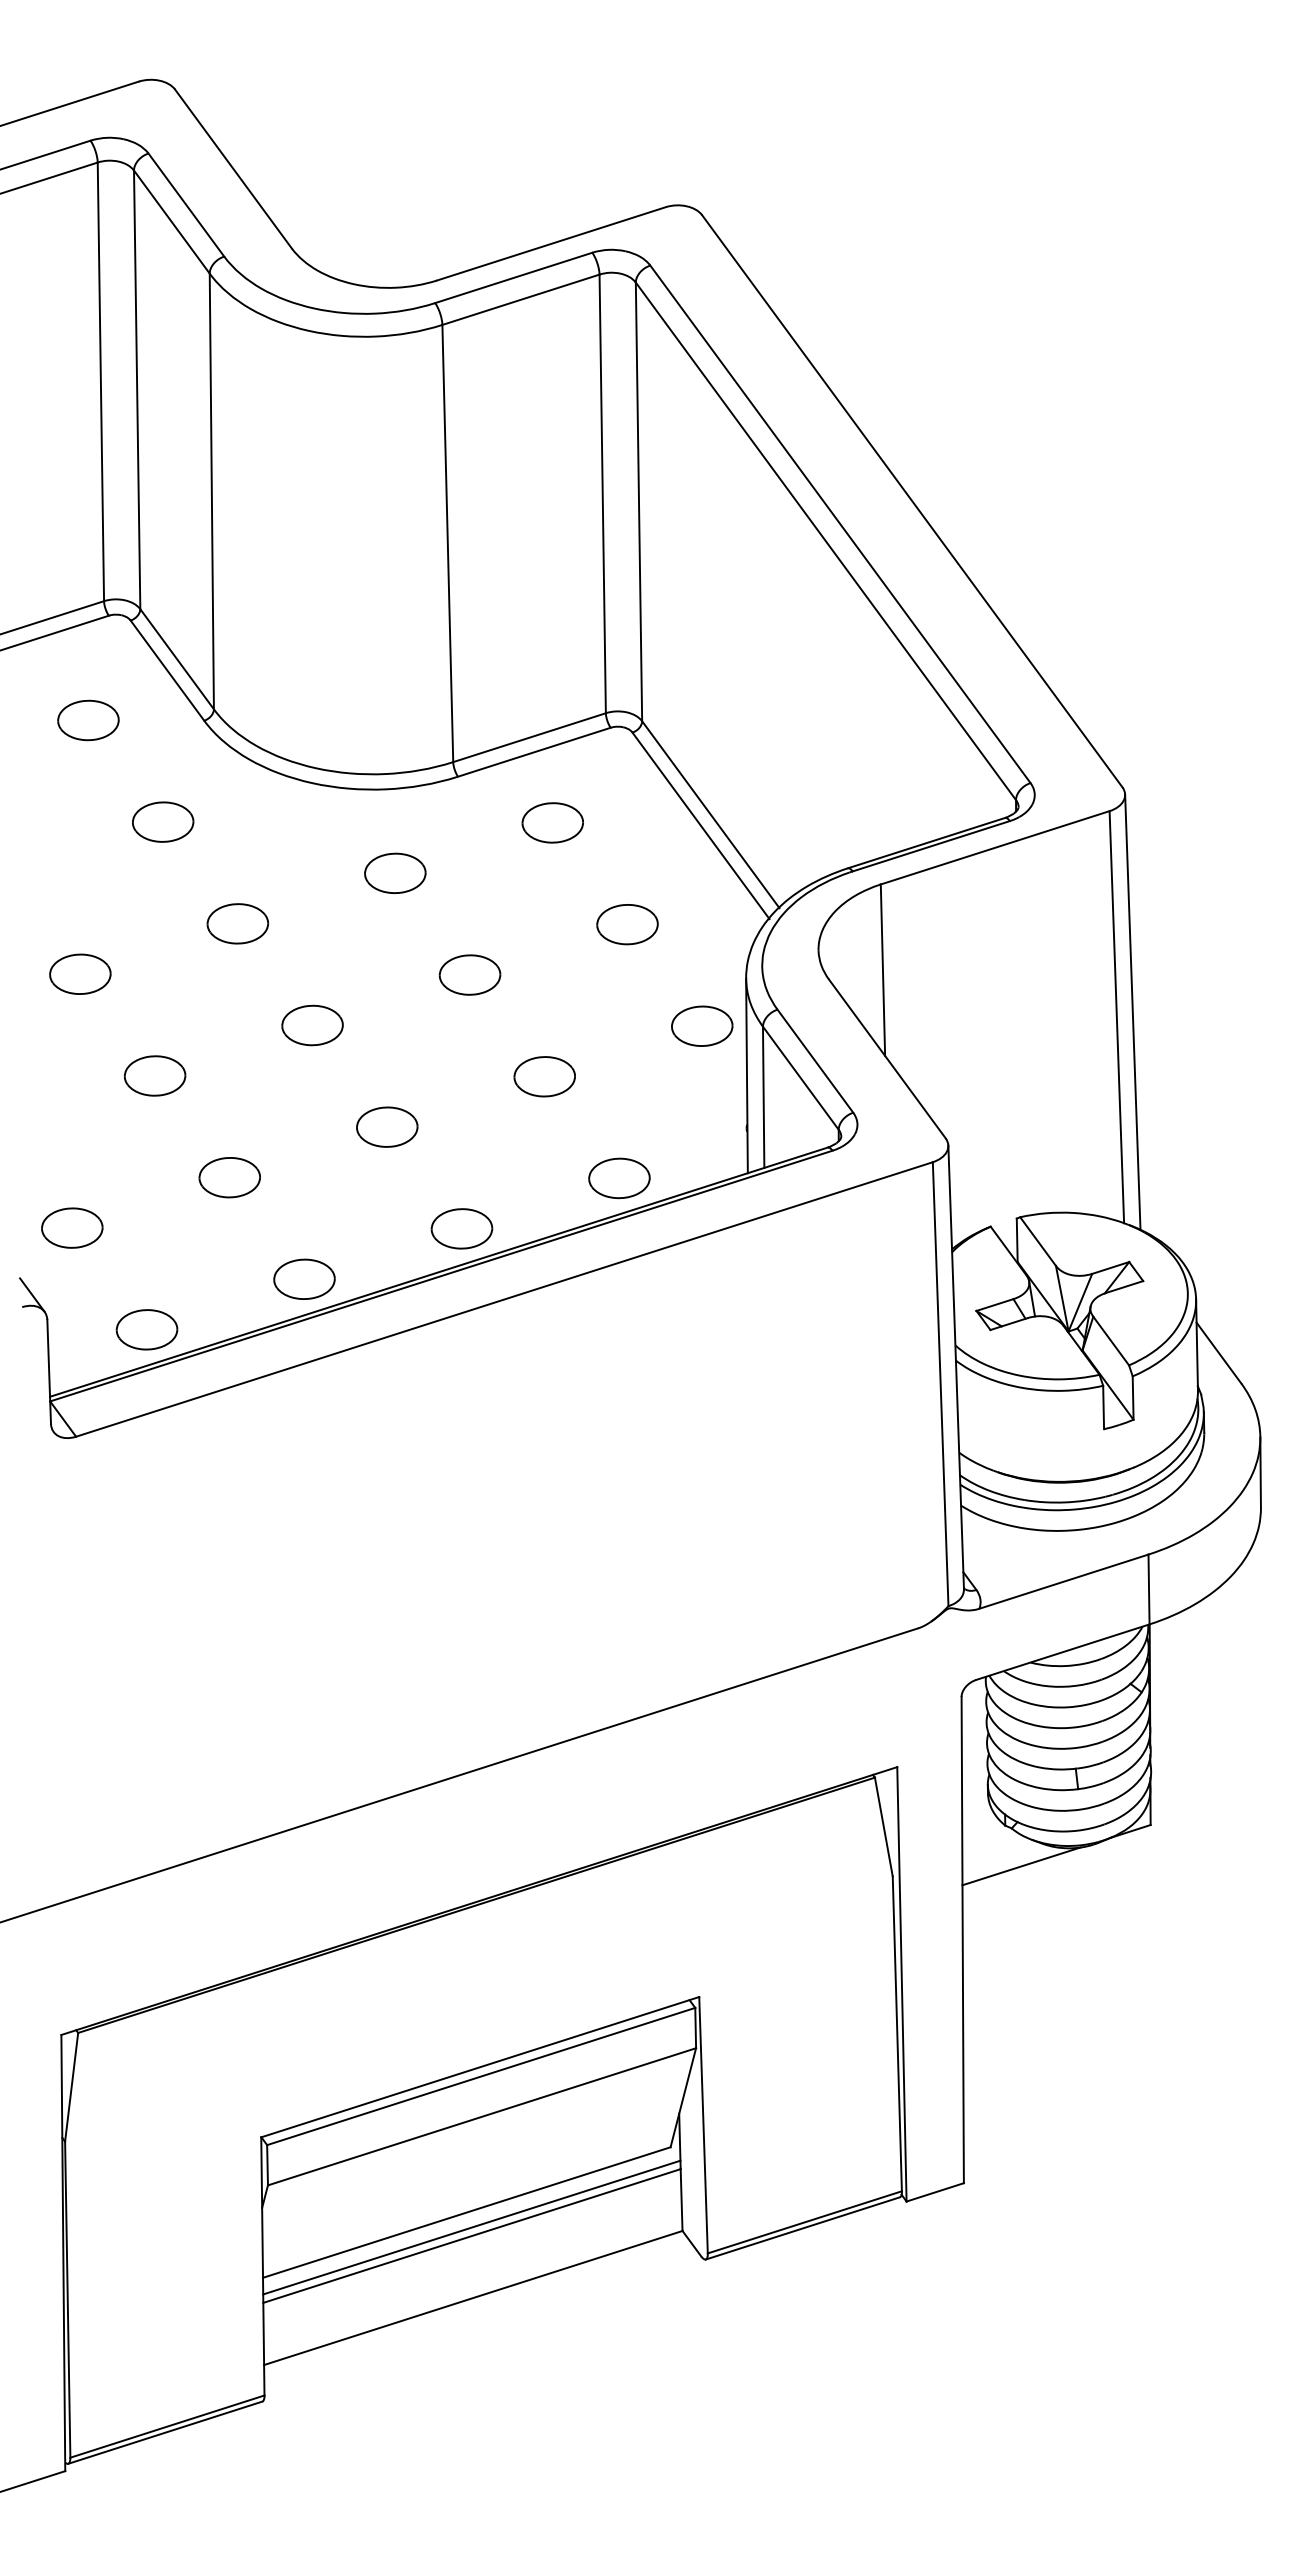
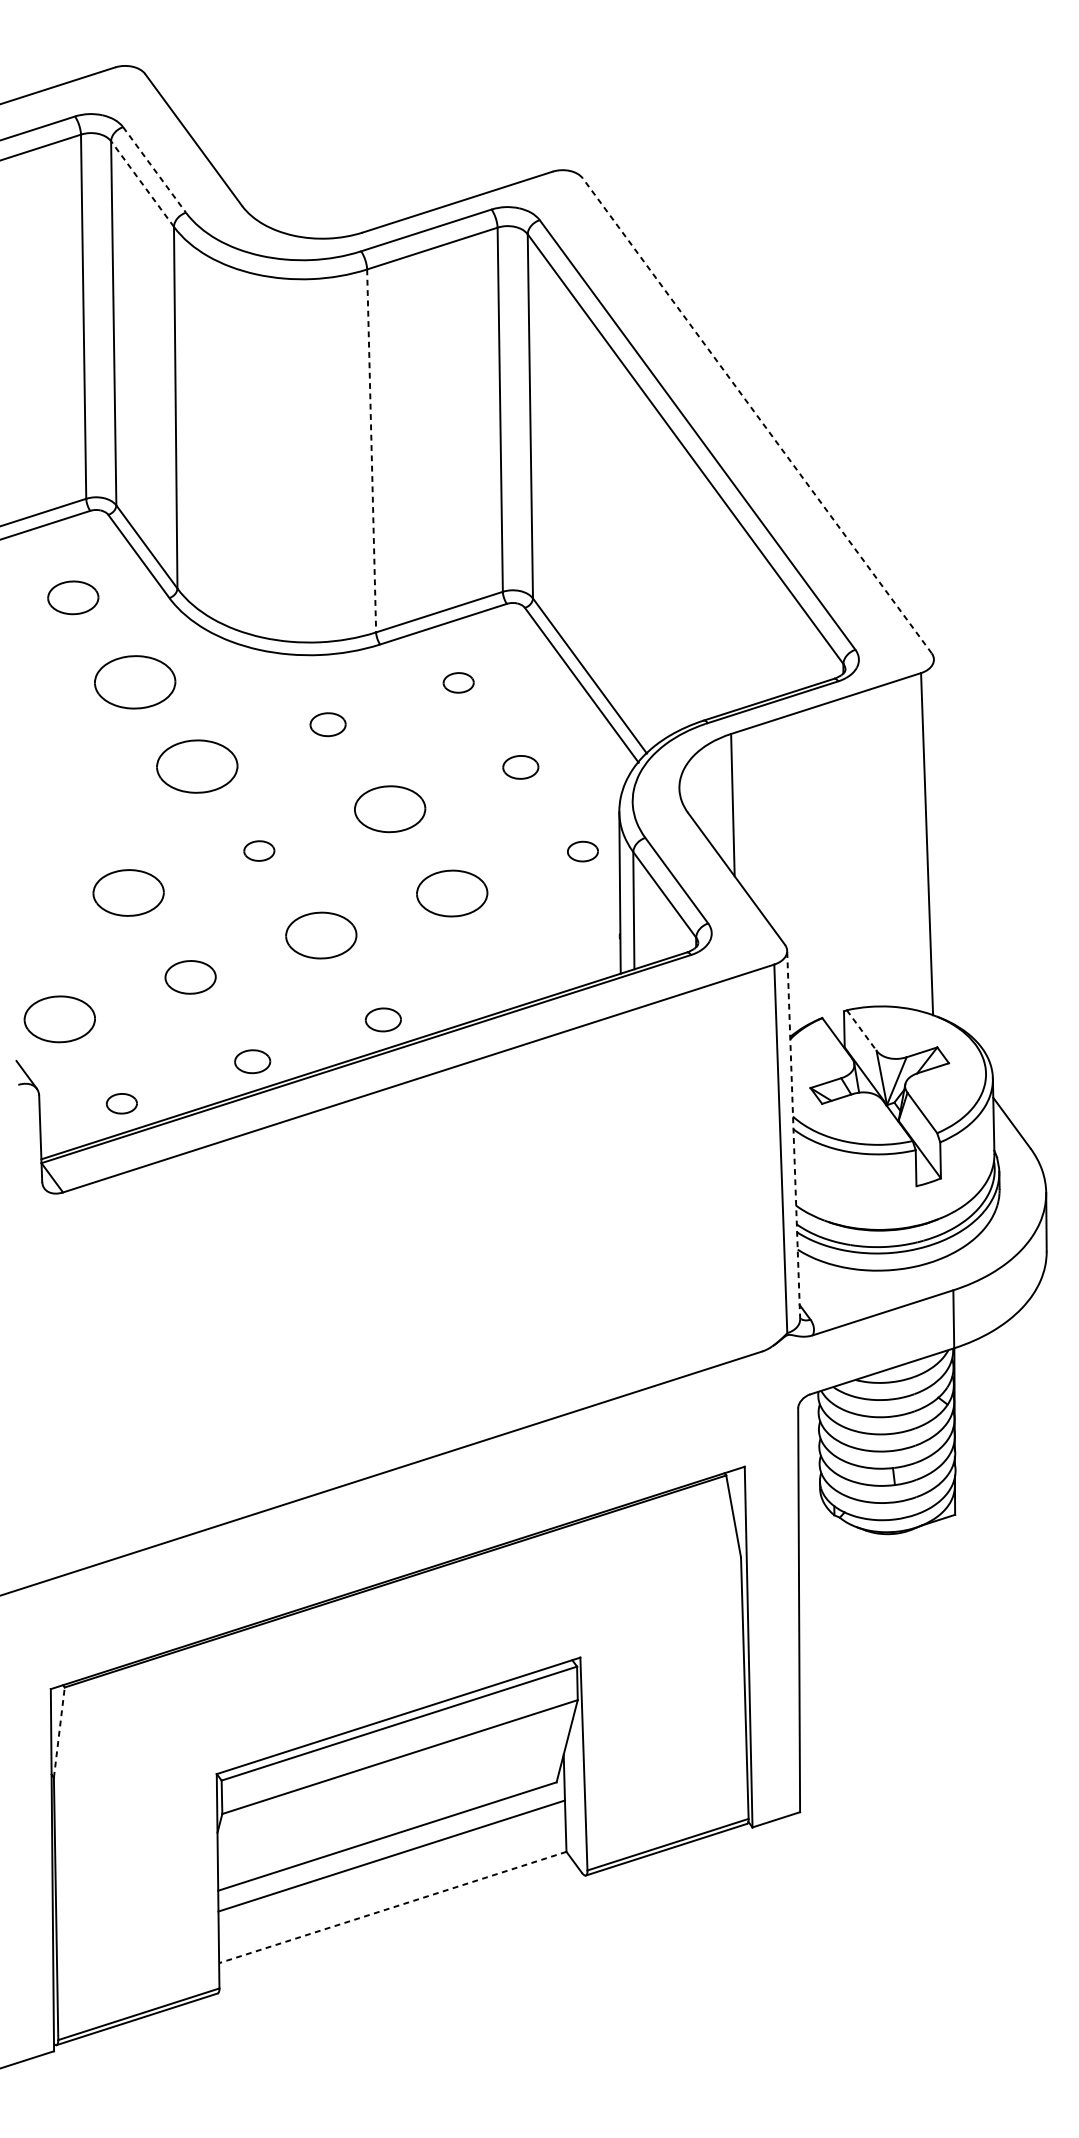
line: (186, 205) -> (154, 170), solid -> dashed
line: (171, 222) -> (142, 184), solid -> dashed
line: (912, 500) -> (757, 415), solid -> dashed
line: (447, 543) -> (371, 450), solid -> dashed
part: (163, 821) -> (135, 681), size x1.6
part: (552, 822) -> (458, 682), size x0.6
part: (395, 872) -> (328, 724), size x0.7
part: (237, 923) -> (197, 766), size x1.6
part: (627, 924) -> (520, 767), size x0.7
part: (80, 973) -> (66, 807), removed
part: (469, 974) -> (389, 808), size x1.4
line: (1132, 1011) -> (940, 839), removed
part: (312, 1025) -> (259, 851), size x0.6
part: (702, 1025) -> (583, 851), size x0.6
part: (154, 1075) -> (128, 892), size x1.4
part: (544, 1076) -> (451, 893), size x1.4
part: (387, 1126) -> (321, 934), size x1.4
part: (619, 1178) -> (514, 978), removed
part: (72, 1227) -> (60, 1018), size x1.4
part: (461, 1228) -> (383, 1019), size x0.7
line: (1038, 1241) -> (862, 1030), solid -> dashed
part: (304, 1278) -> (252, 1061), size x0.7
part: (146, 1329) -> (121, 1103), size x0.6
line: (956, 1367) -> (793, 1135), solid -> dashed
line: (1021, 1866) -> (847, 1549), removed
line: (71, 2087) -> (59, 1732), solid -> dashed
line: (471, 2227) -> (391, 1848), removed
line: (473, 2298) -> (392, 1907), solid -> dashed

